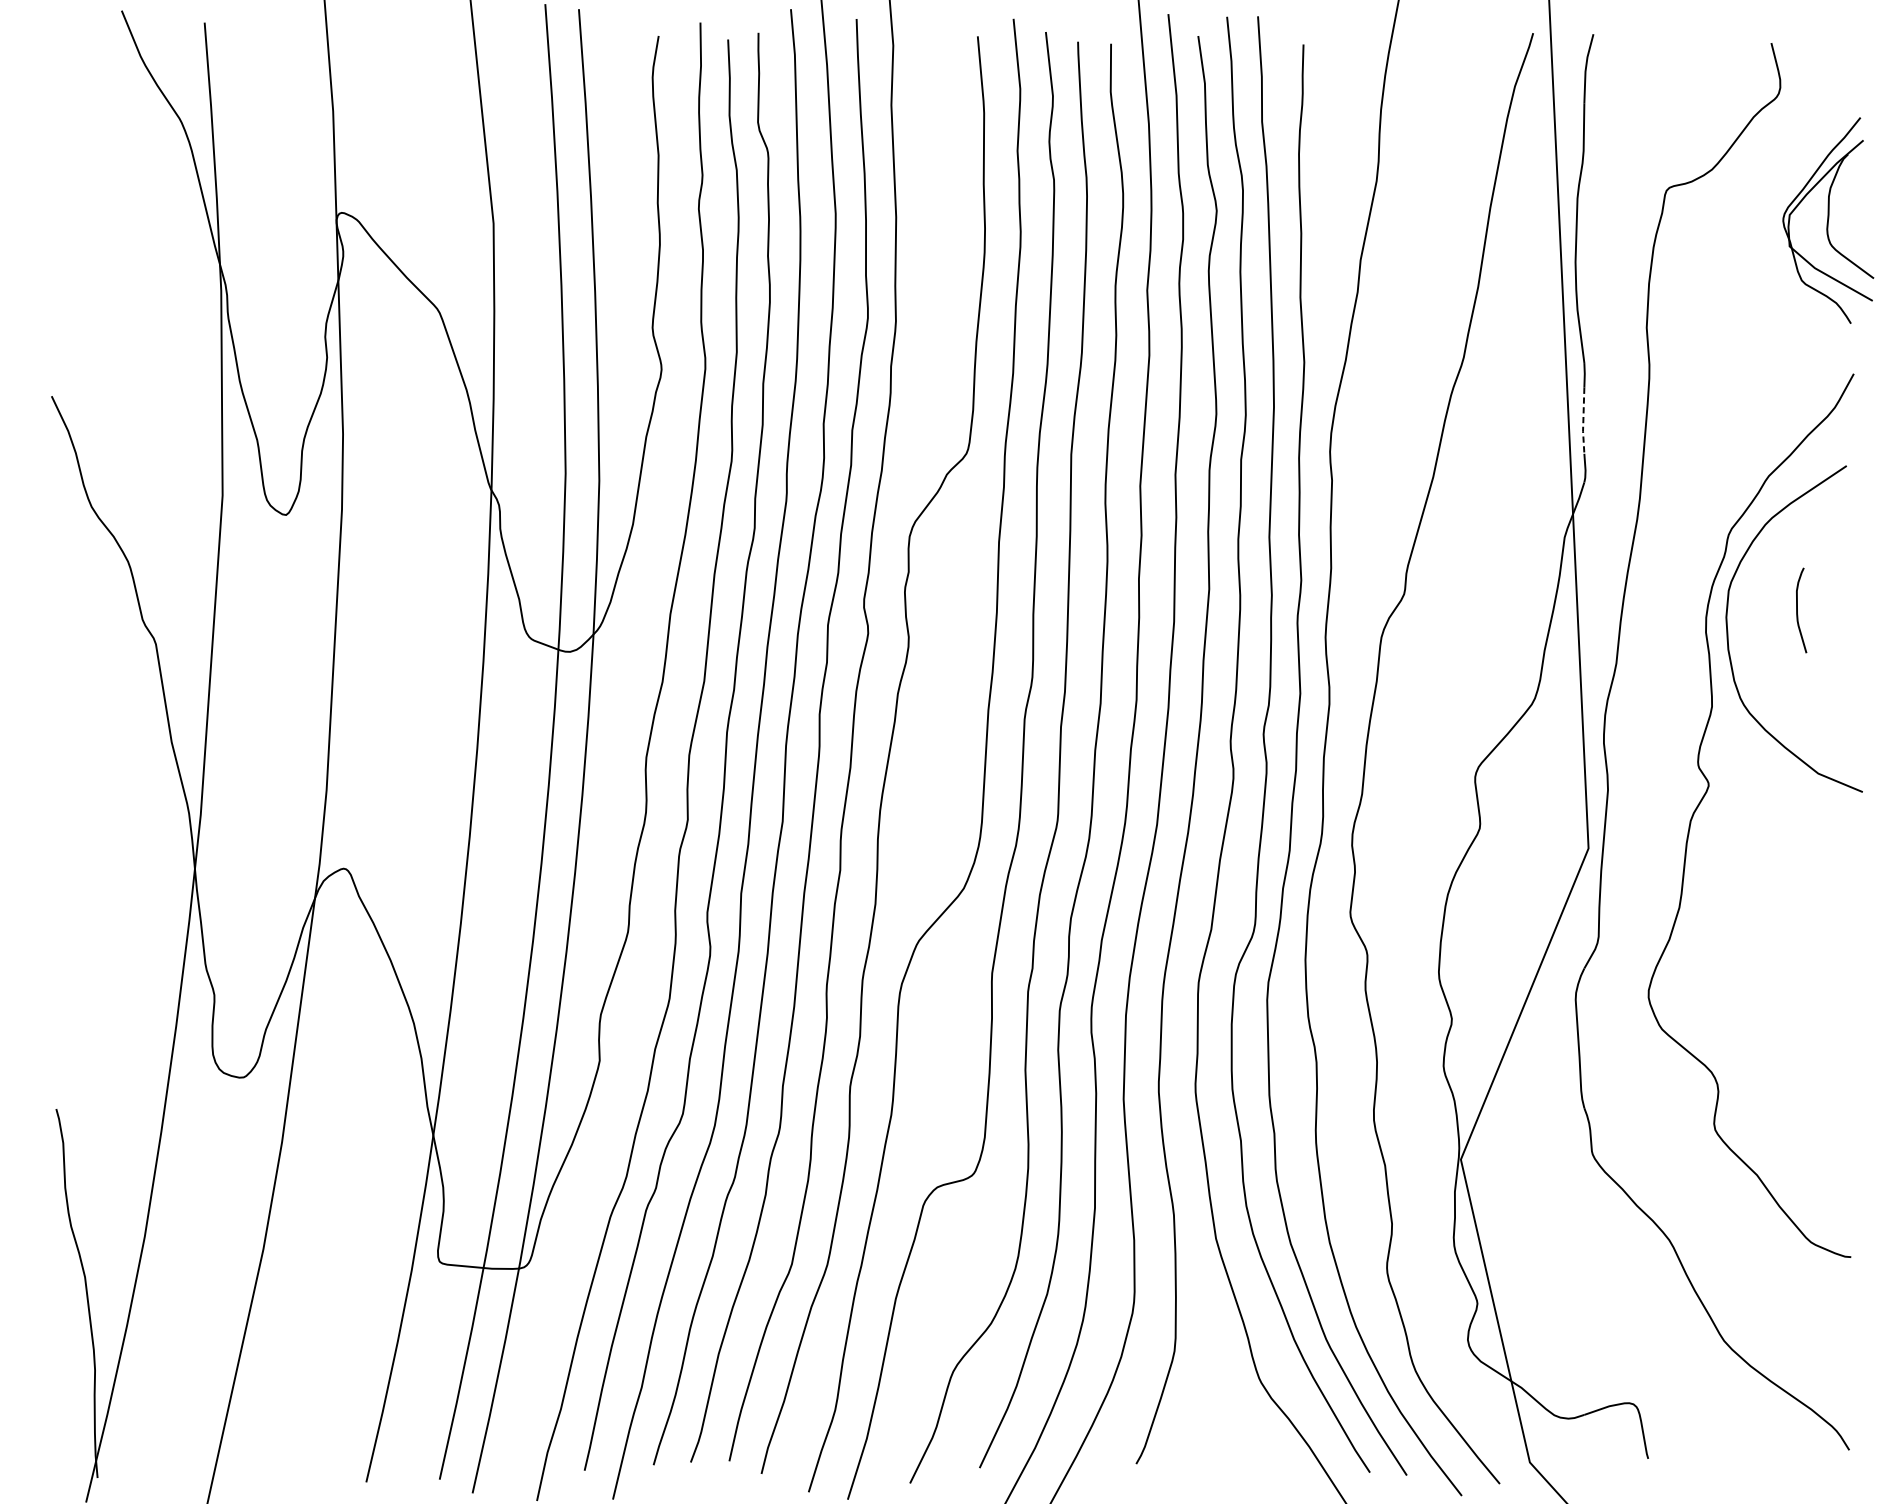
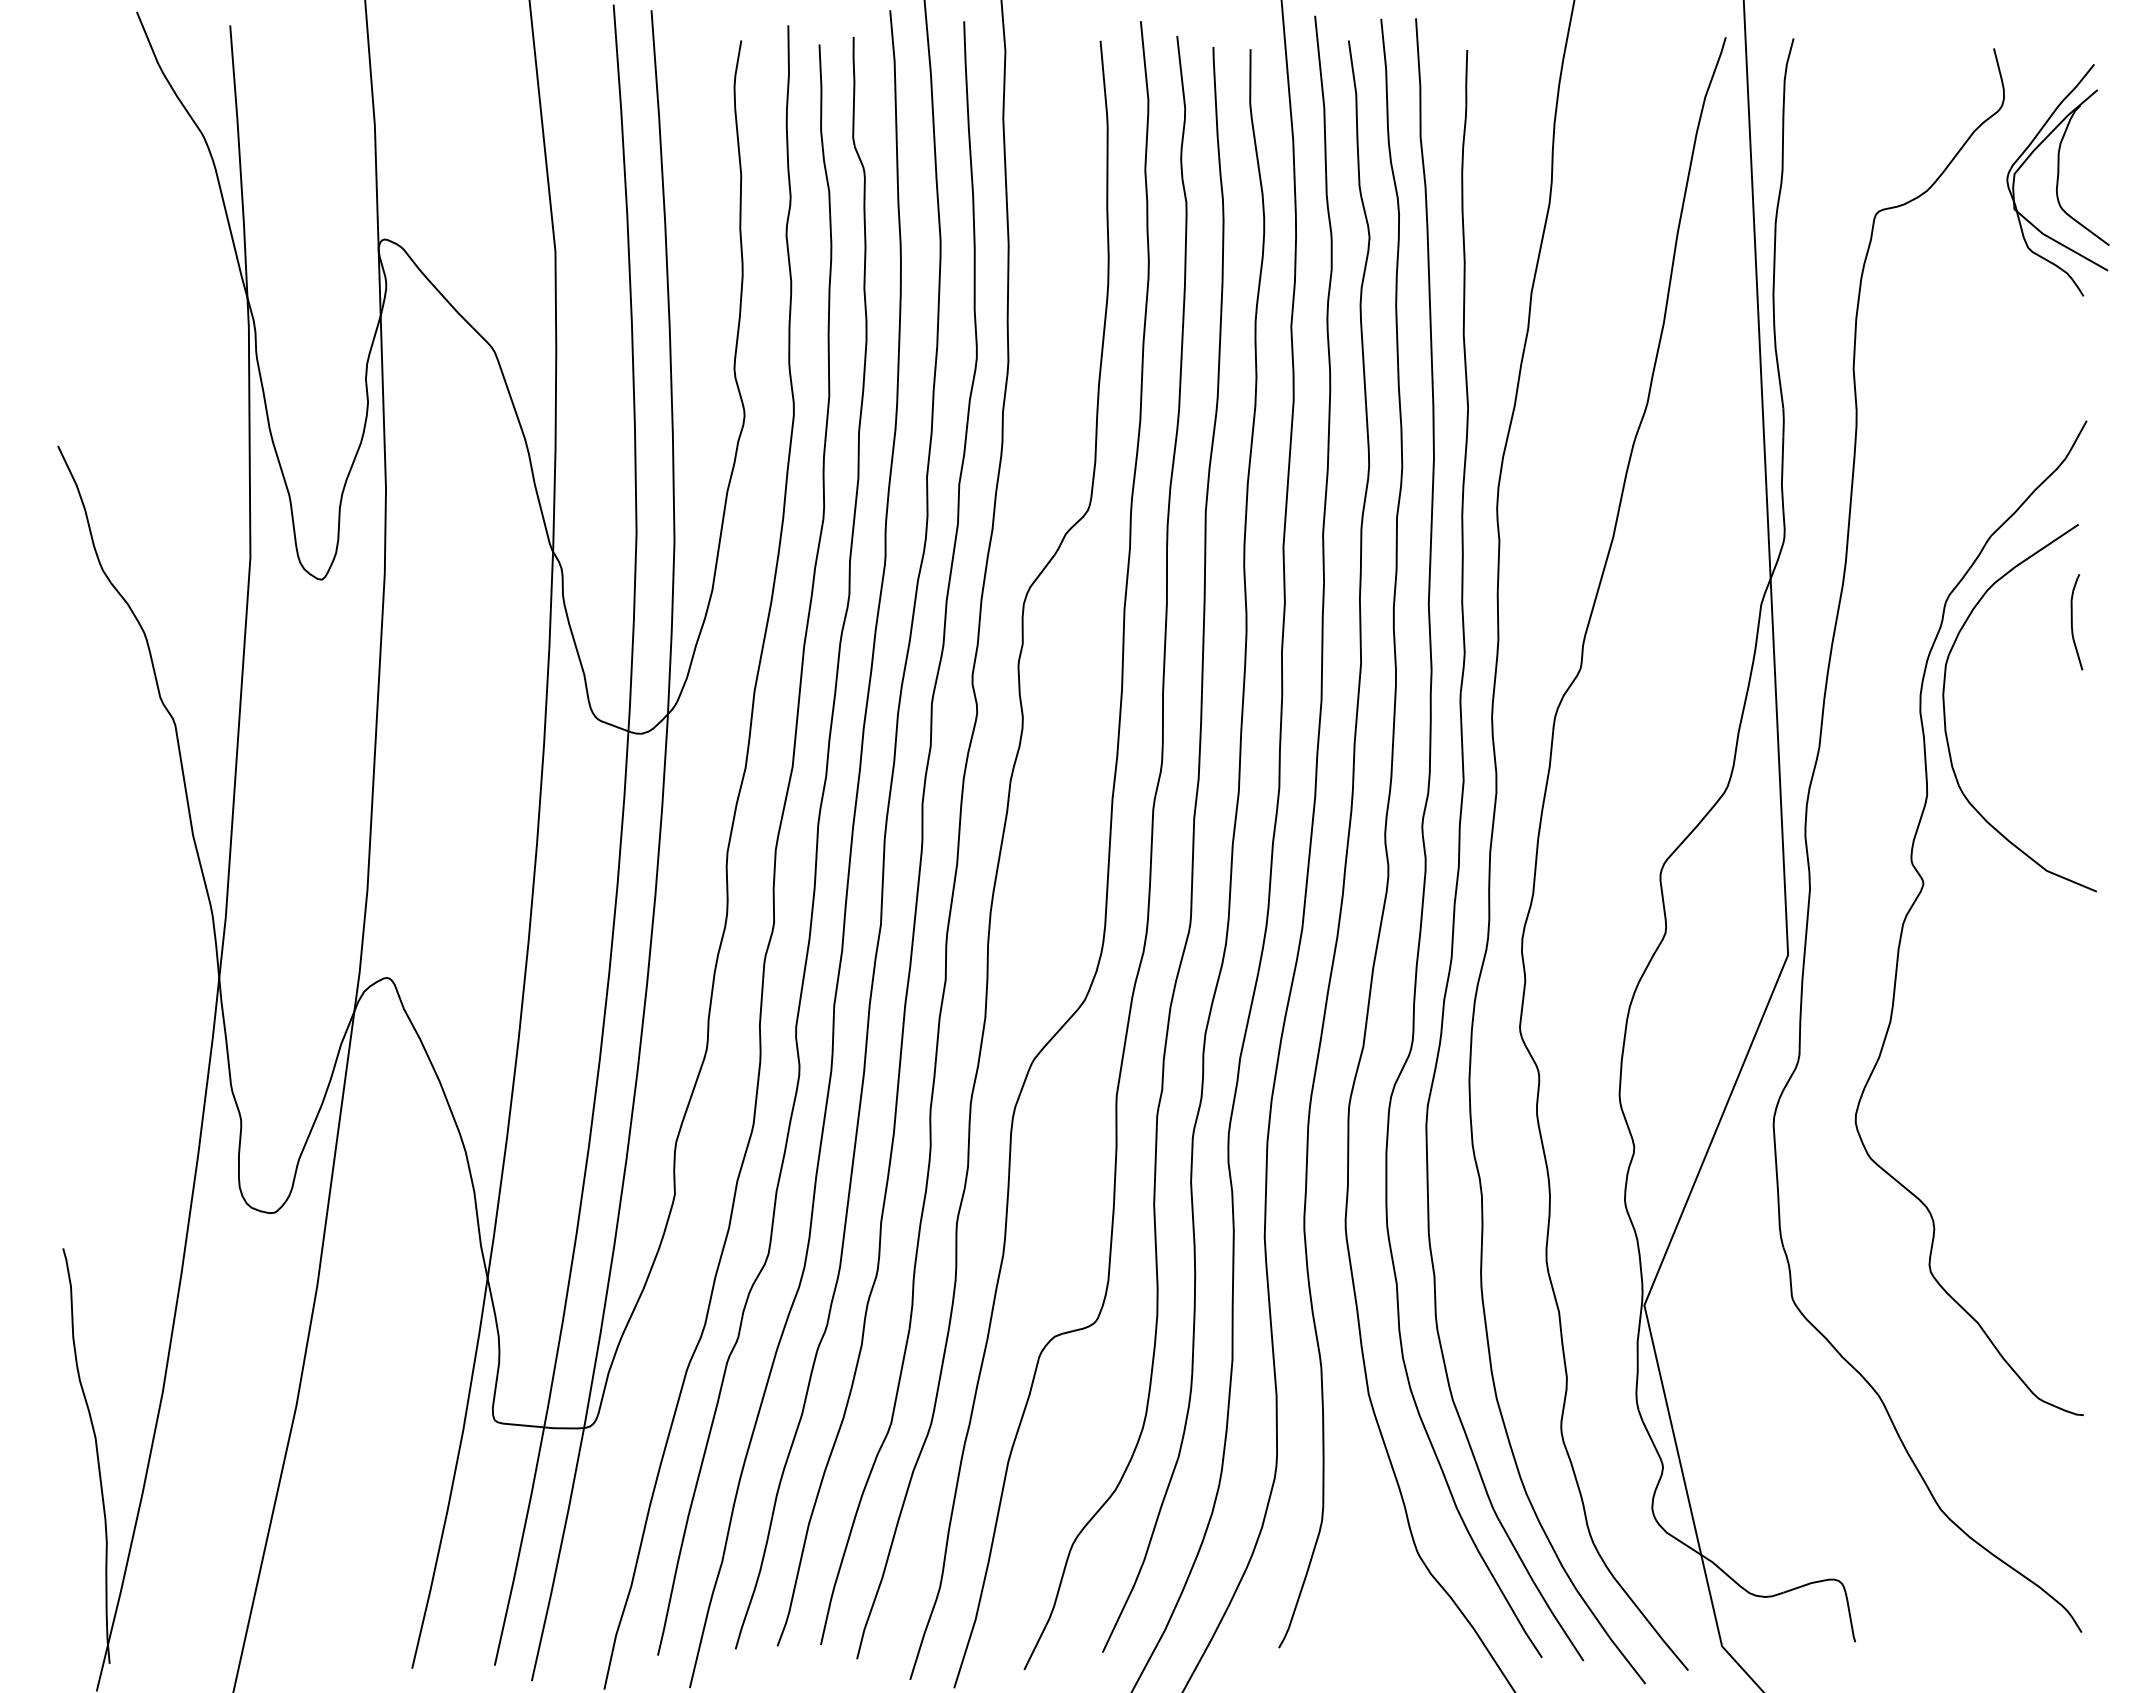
part: (1827, 220) -> (2057, 180), moved
line: (1583, 421) -> (1782, 474), dashed -> solid
curve: (1797, 610) -> (2072, 622), moved

